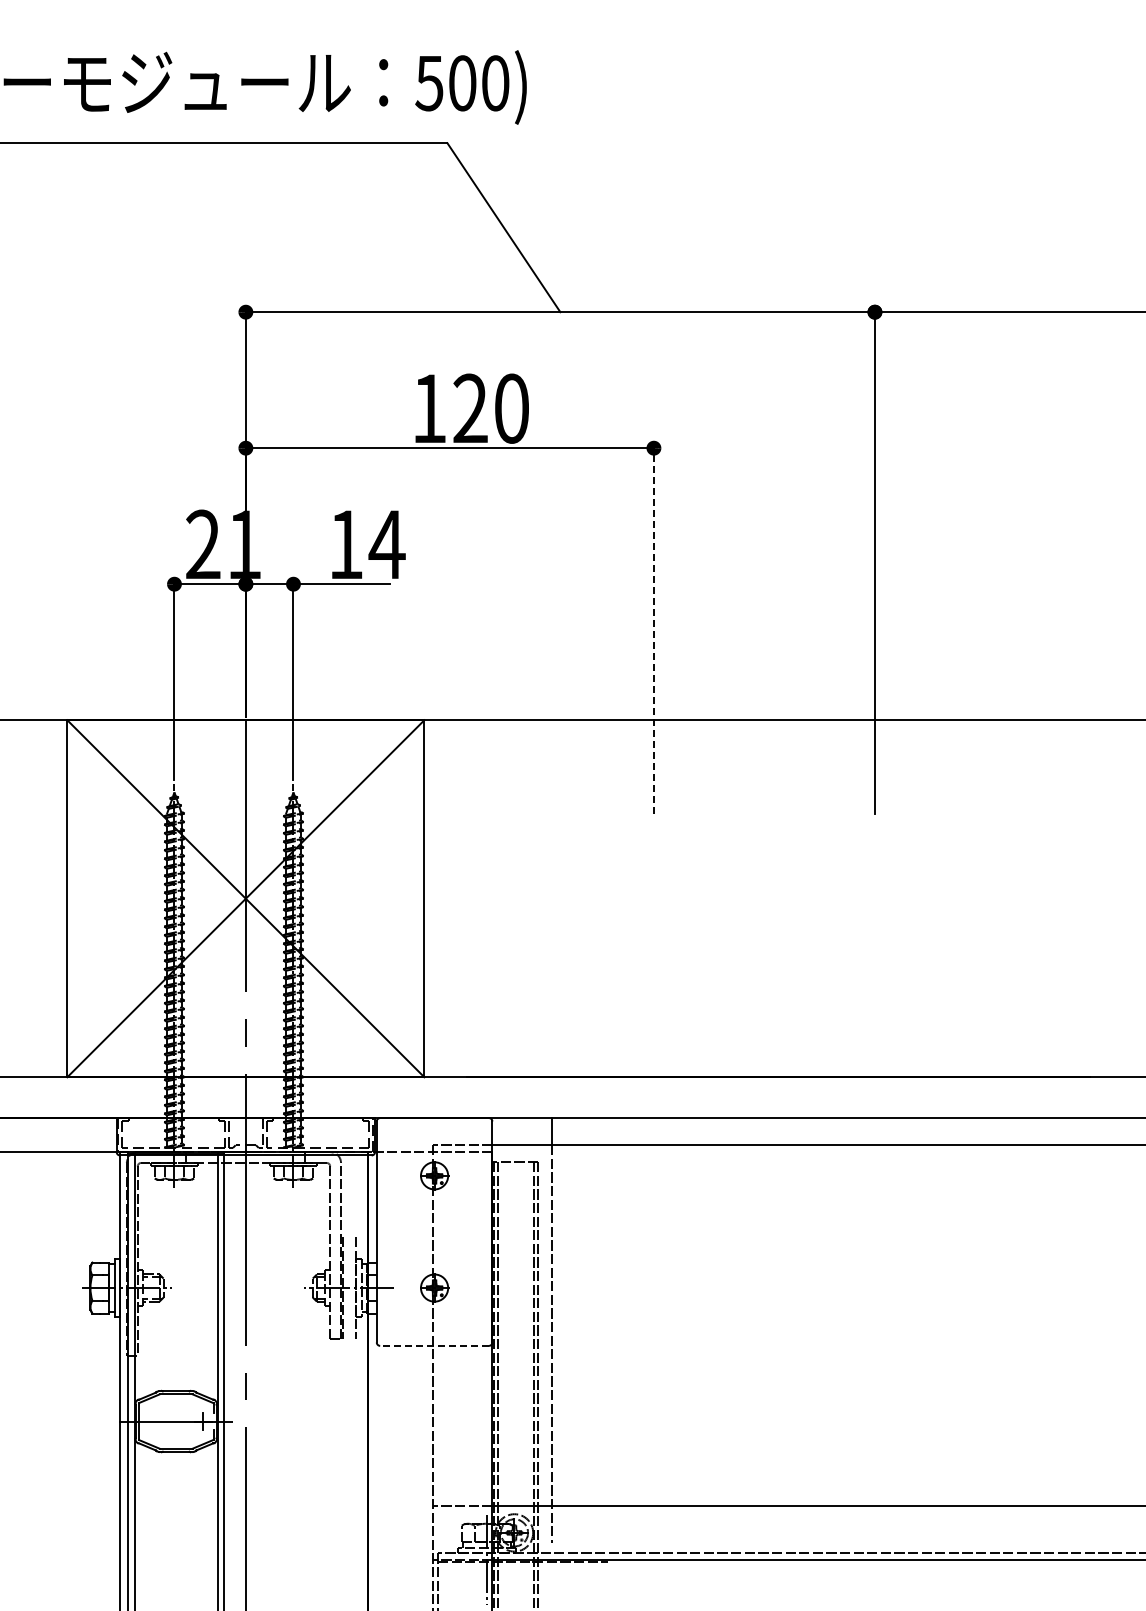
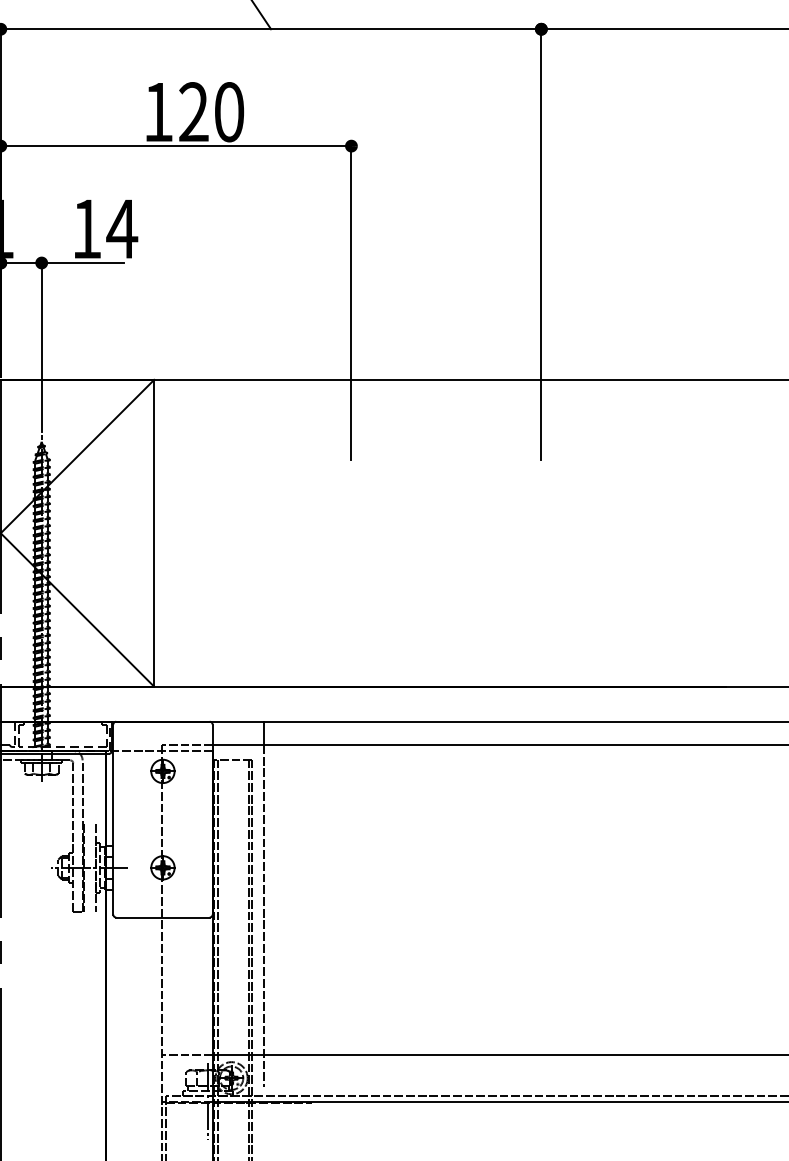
line: (653, 628) -> (351, 301), dashed -> solid
line: (434, 1345) -> (162, 917), dashed -> solid

